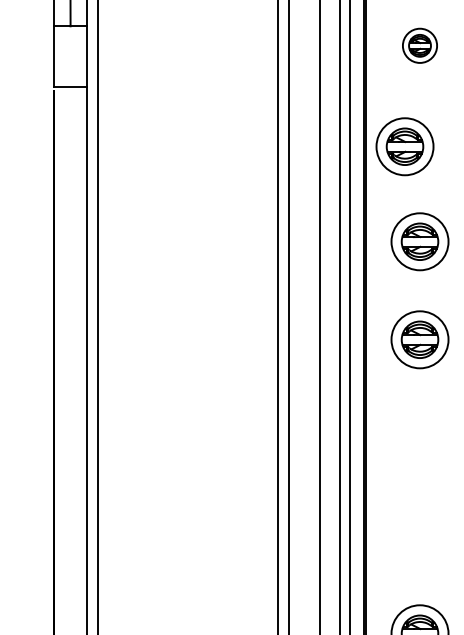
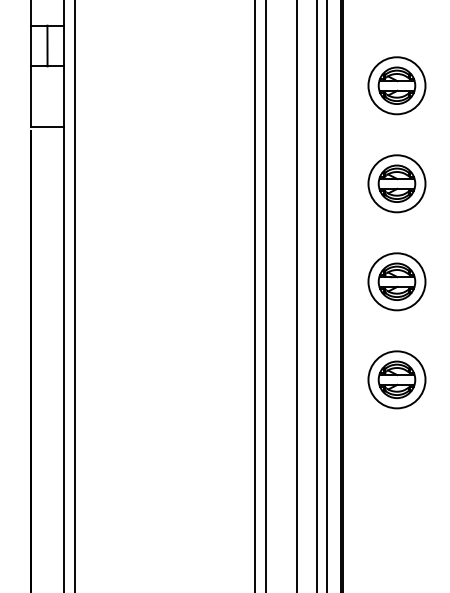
part: (419, 45) -> (396, 85), size x1.67
part: (404, 146) -> (396, 183), moved

